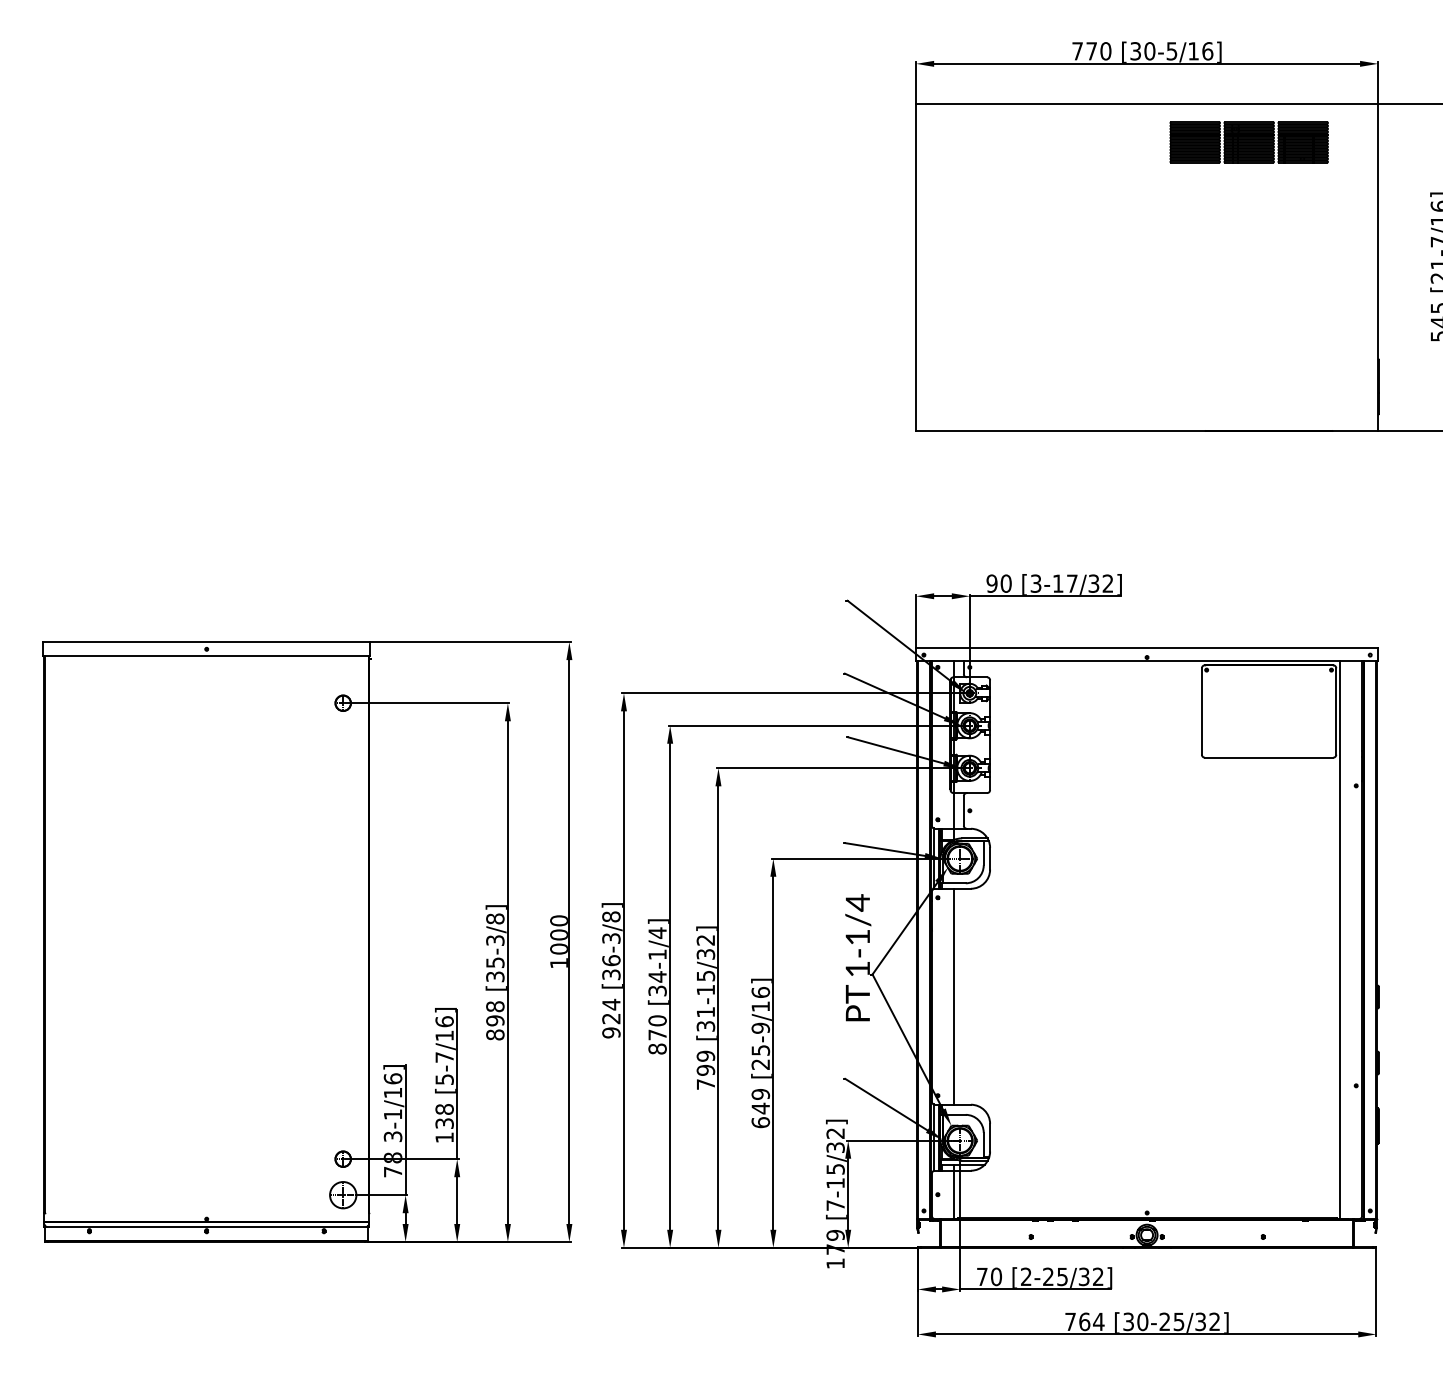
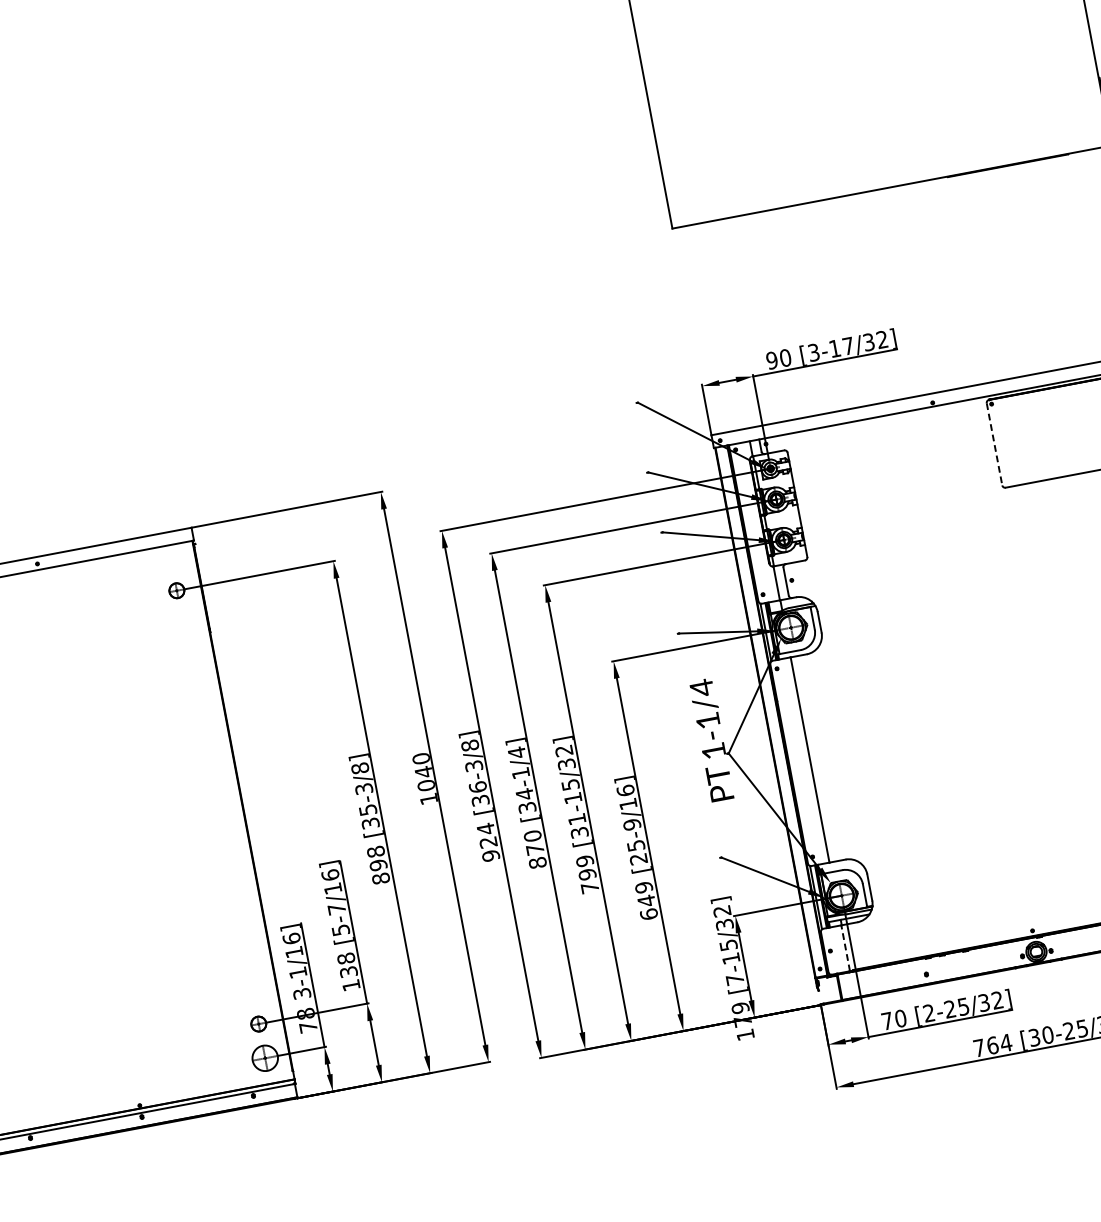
line: (1201, 712) -> (994, 445), solid -> dashed
text: (558, 934) -> (423, 771), 1000 -> 1040
line: (953, 1194) -> (845, 948), solid -> dashed

